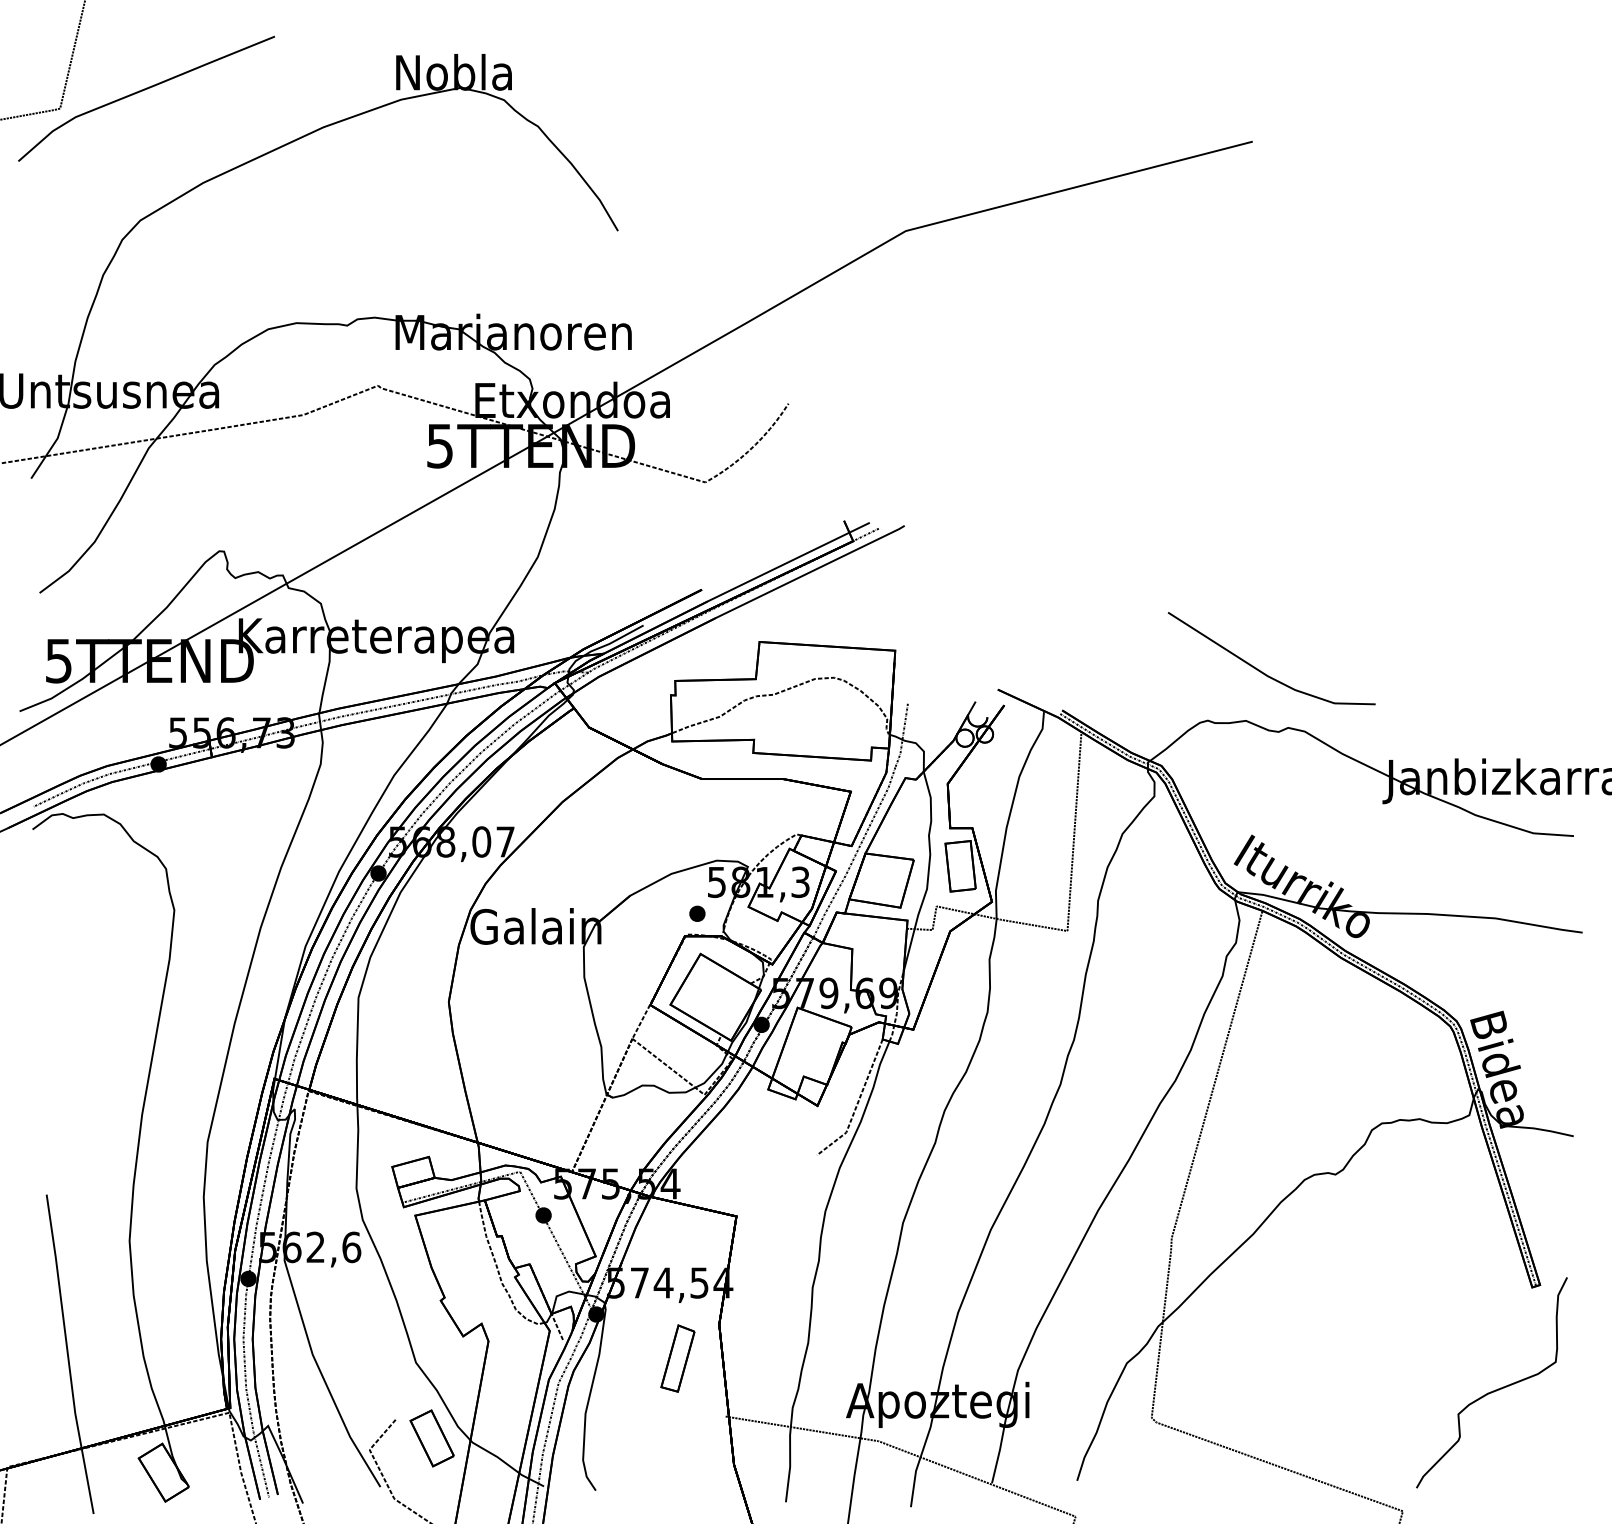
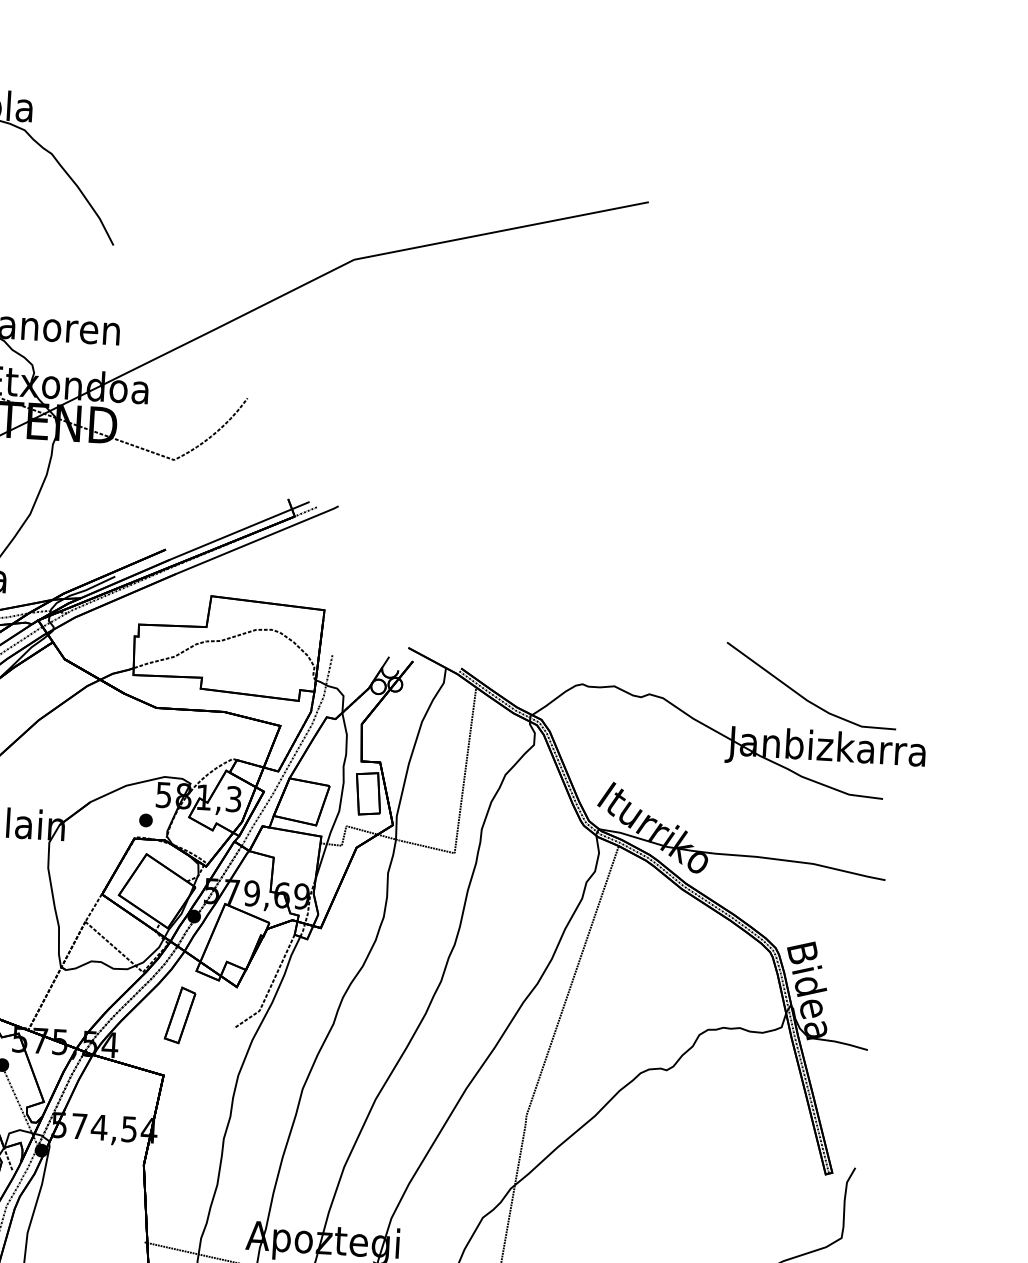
line: (1262, 671) -> (803, 696), moved
part: (677, 1358) -> (179, 1015), moved

